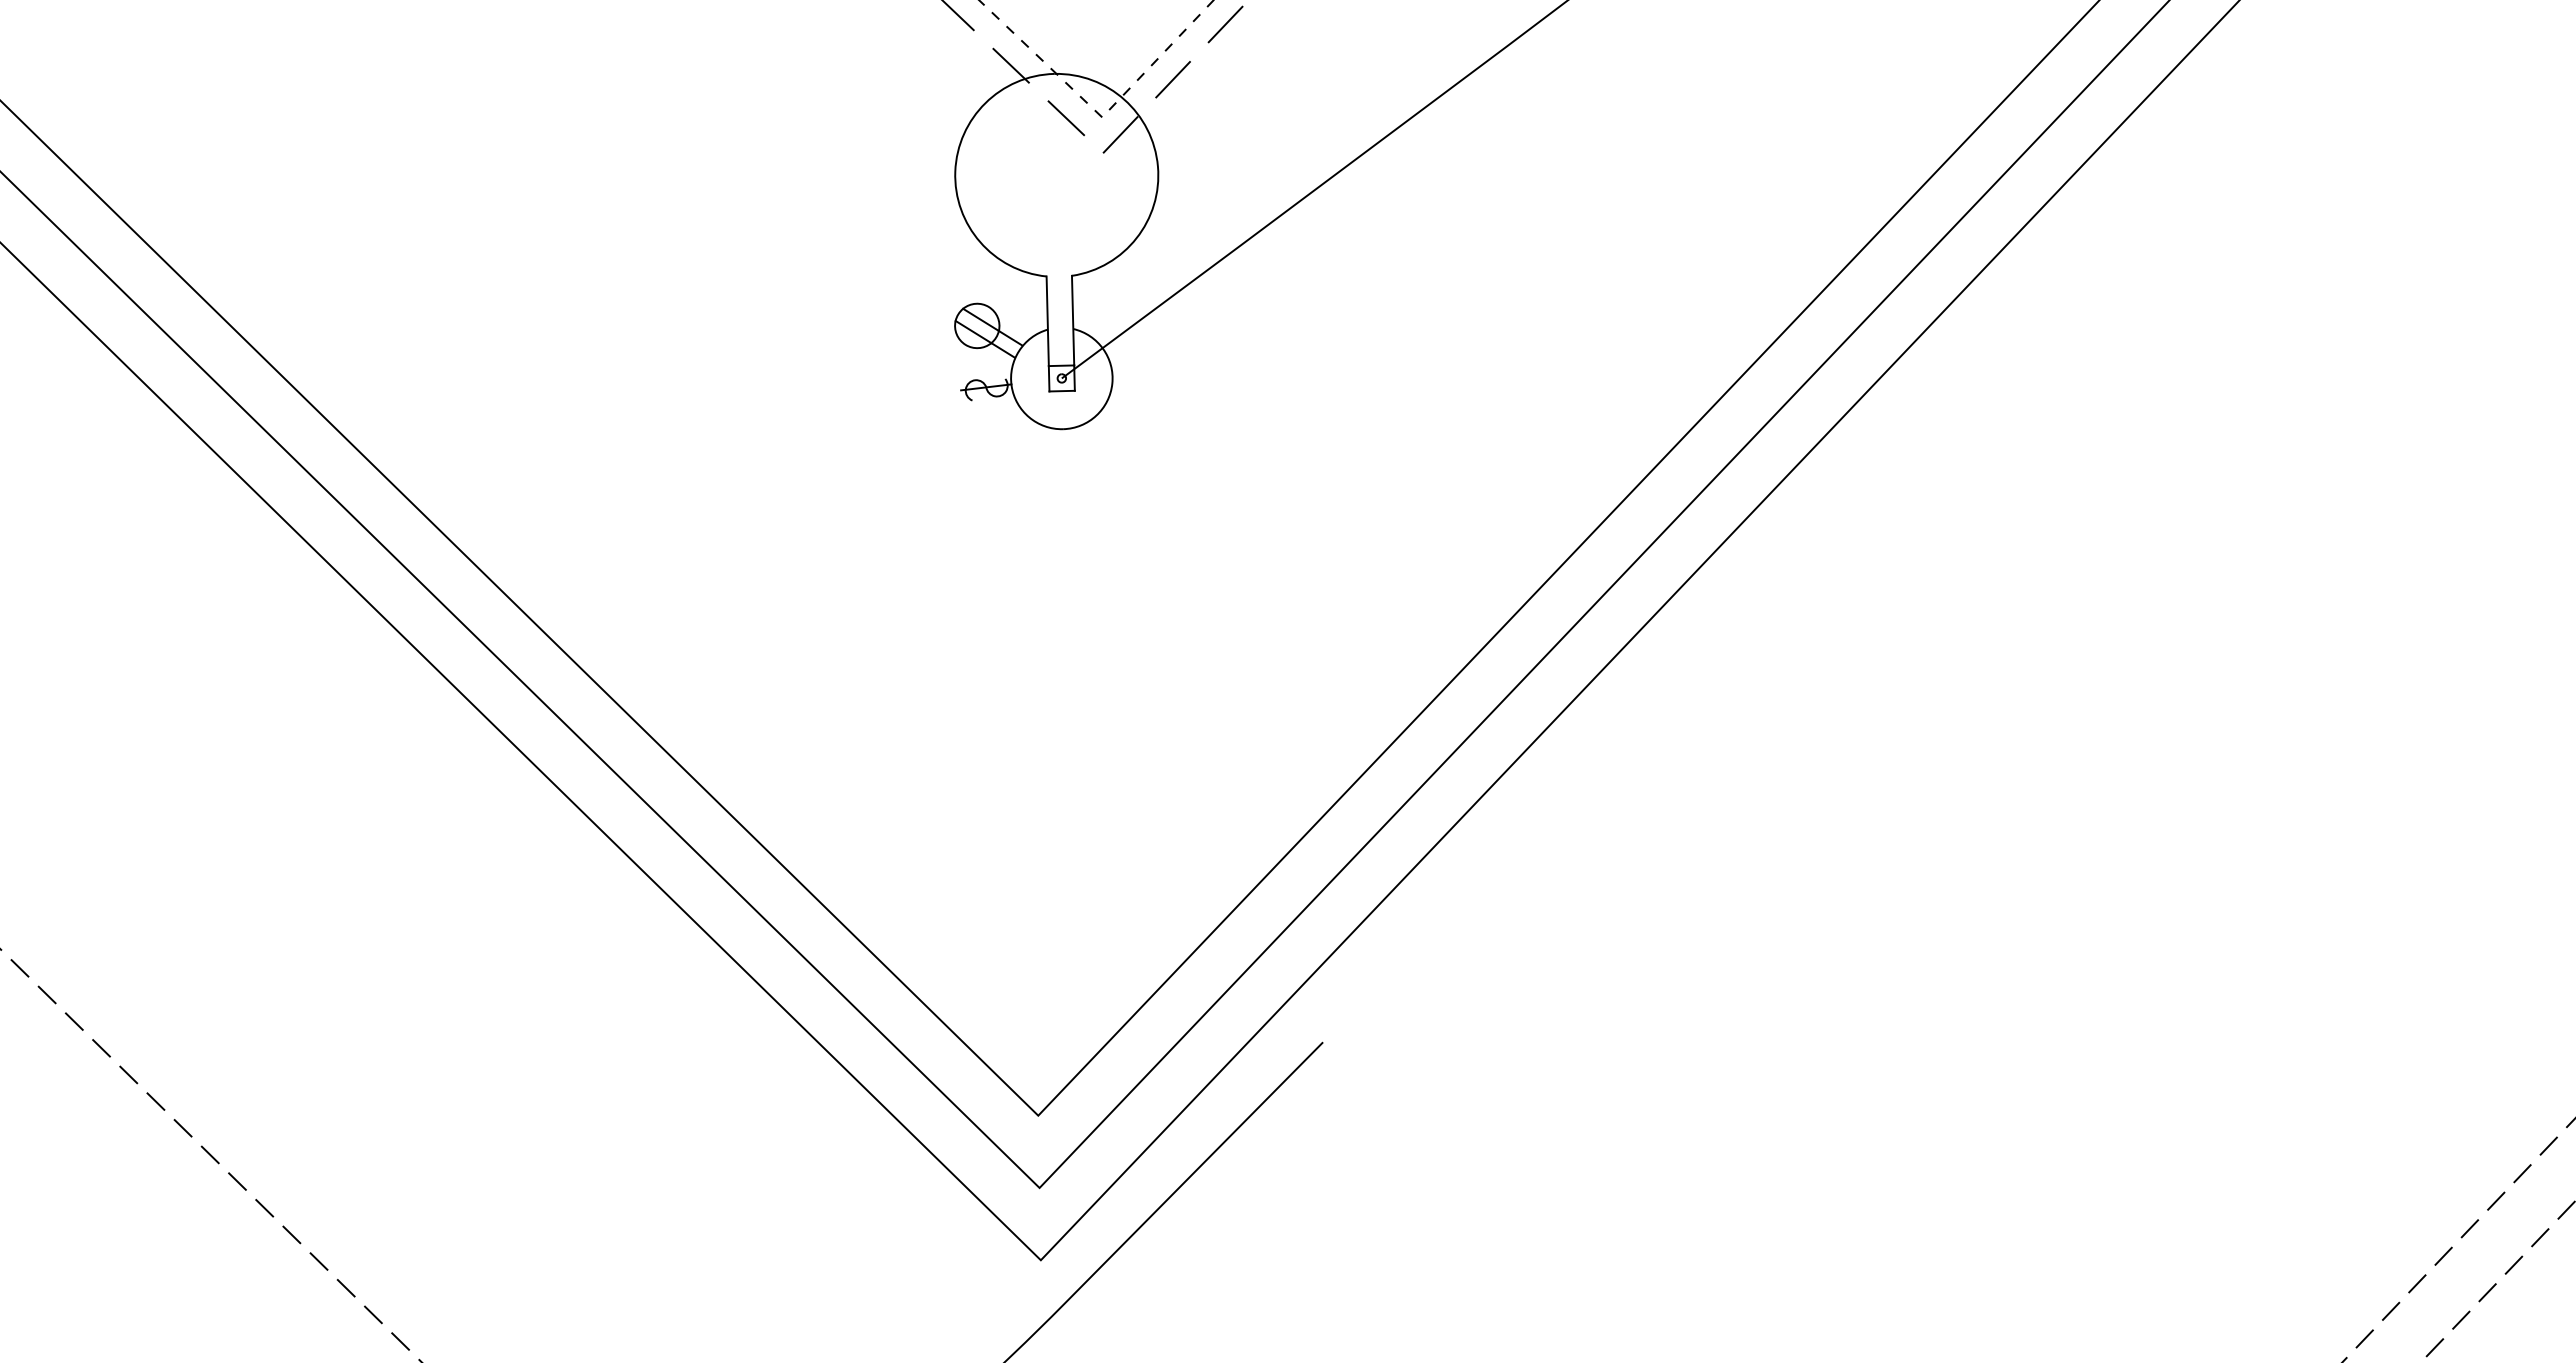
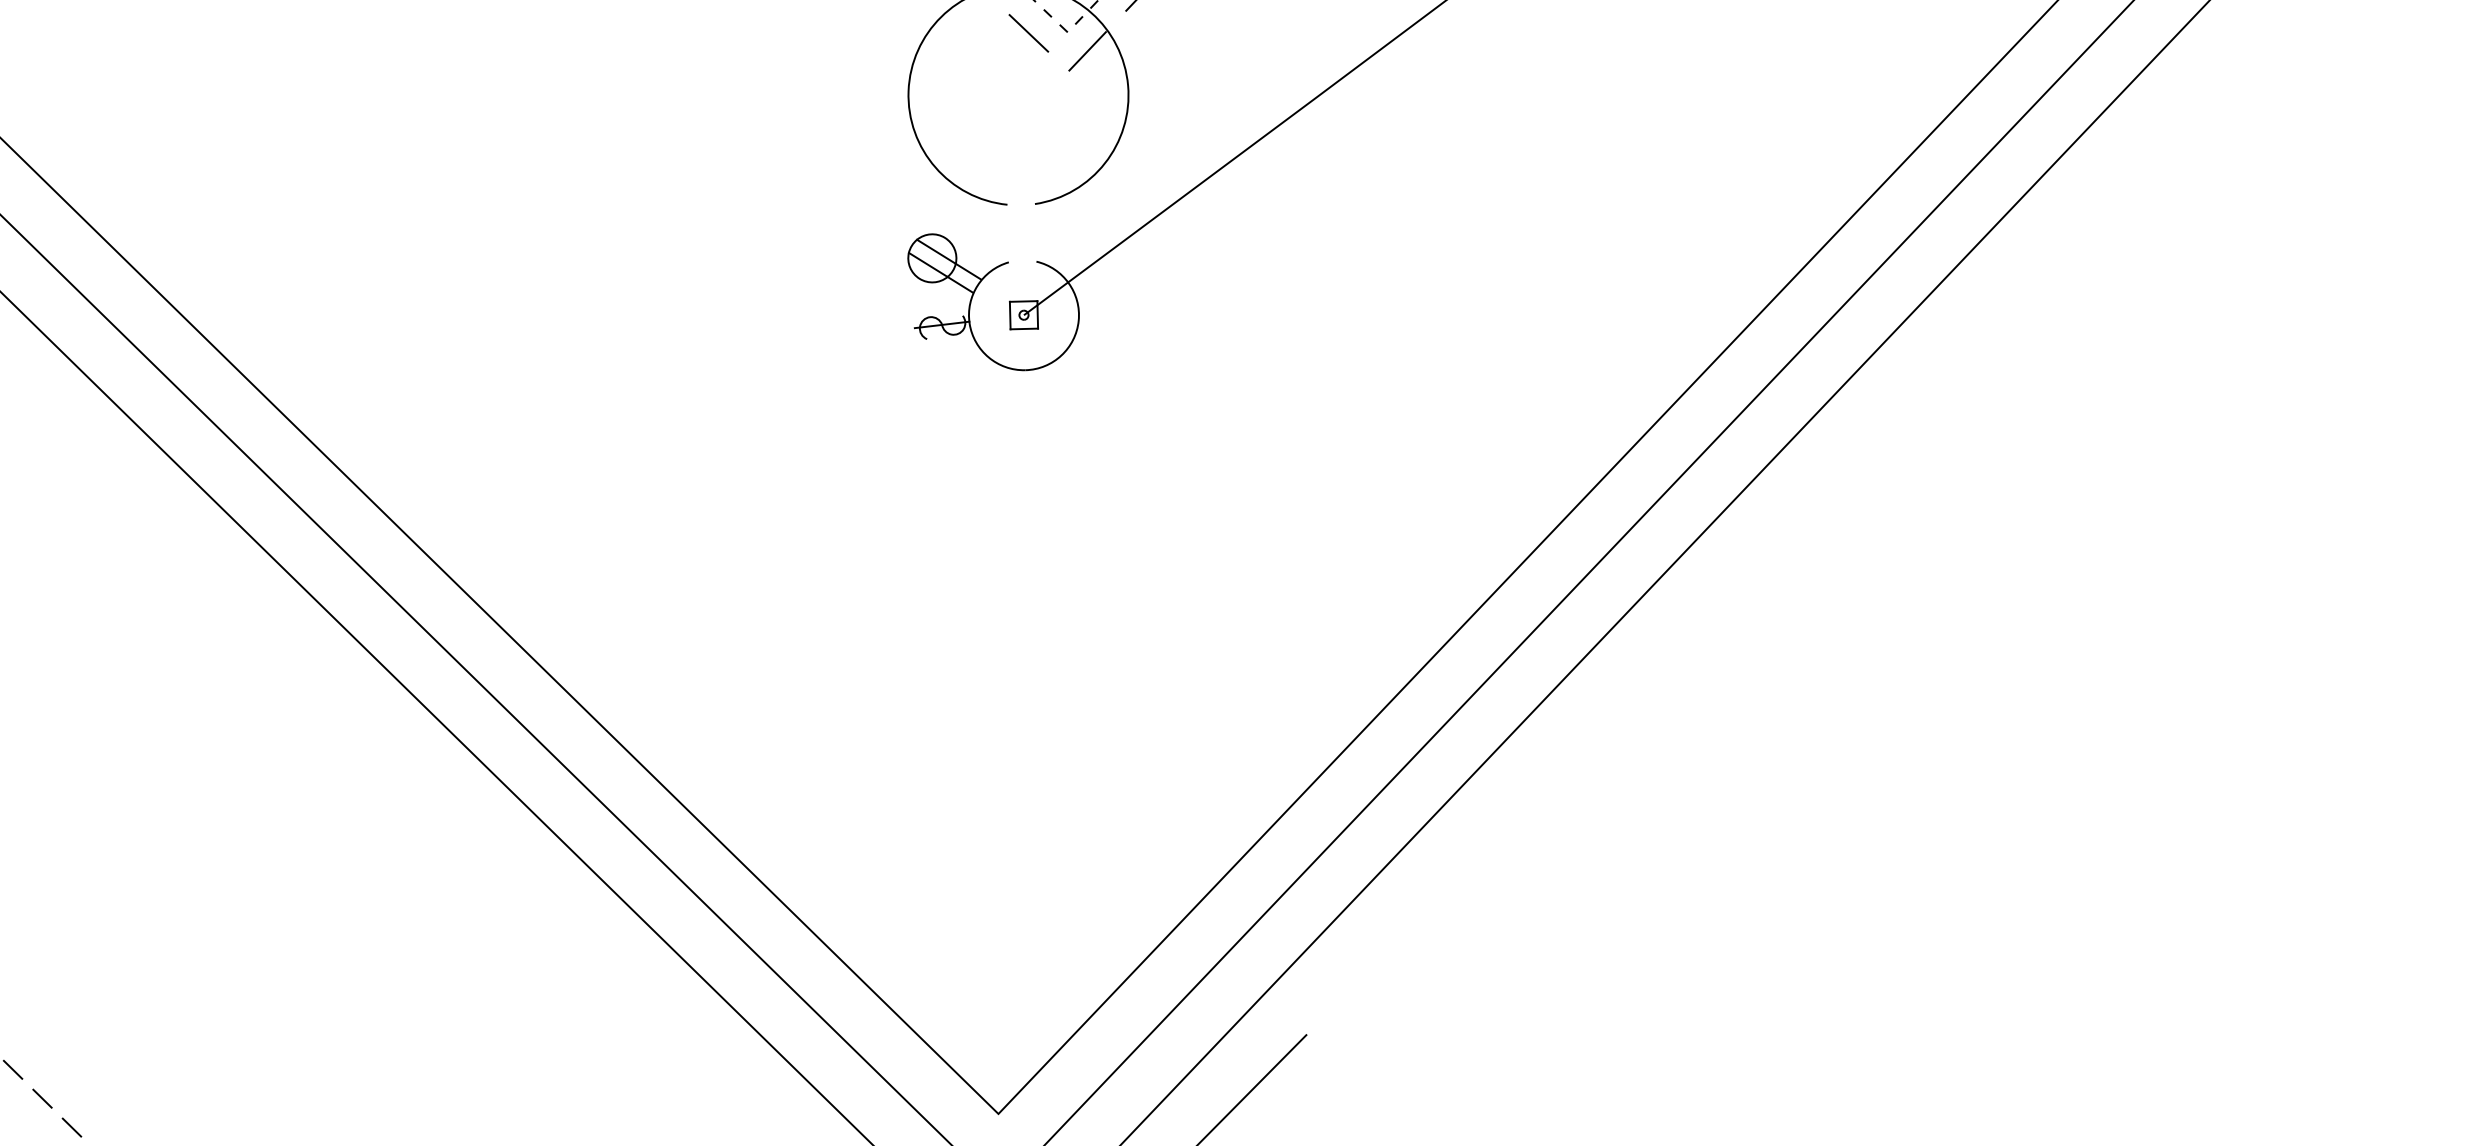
line: (1072, 320) -> (1035, 252), removed
line: (1047, 321) -> (1008, 253), removed

